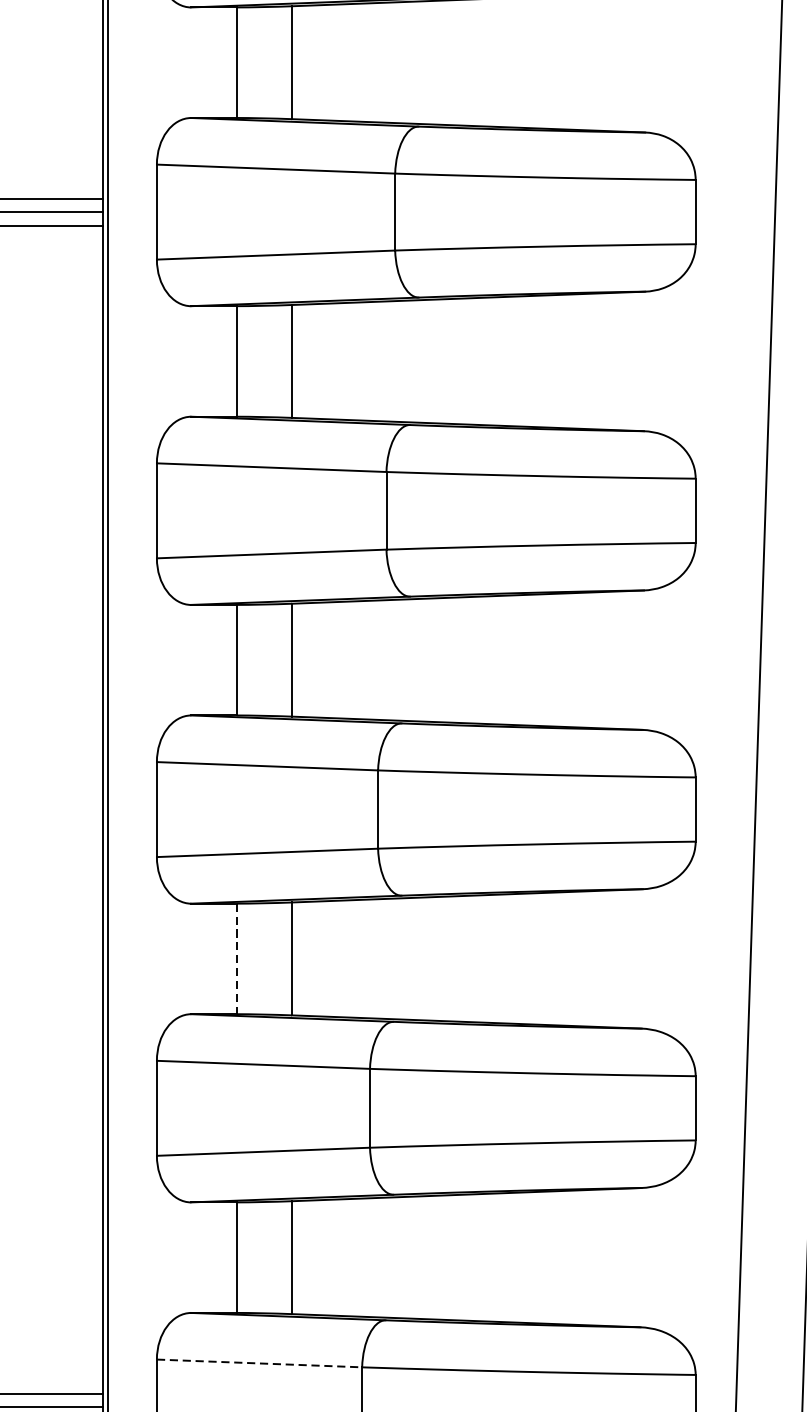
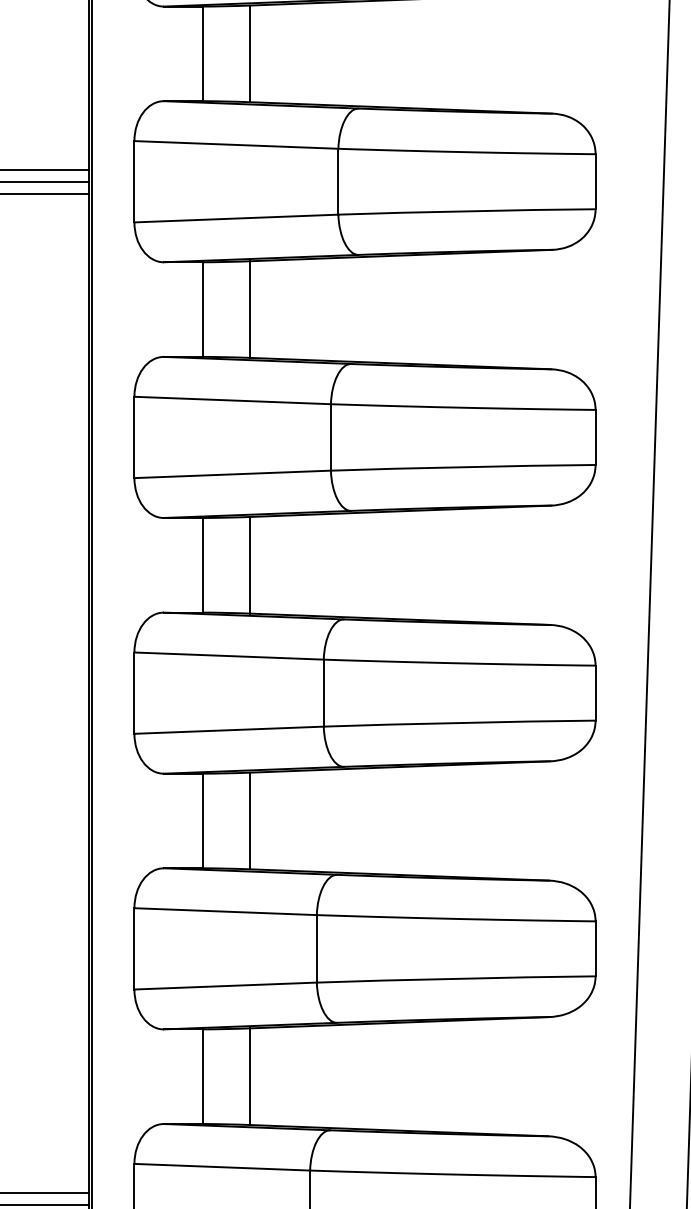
line: (236, 959) -> (202, 821), dashed -> solid
line: (259, 1363) -> (222, 1167), dashed -> solid

